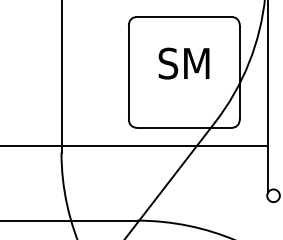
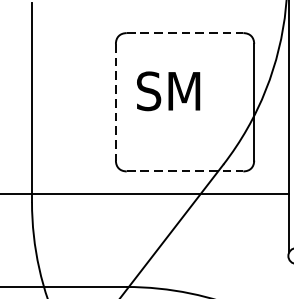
line: (184, 16) -> (185, 32), solid -> dashed
text: (183, 63) -> (167, 91), moved
line: (128, 72) -> (115, 102), solid -> dashed
line: (184, 127) -> (185, 170), solid -> dashed

